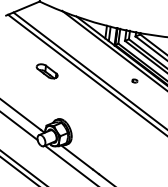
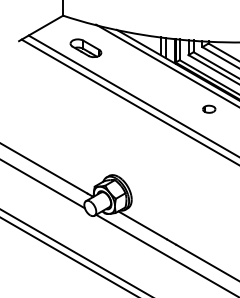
part: (46, 70) -> (85, 47), moved
part: (135, 80) -> (209, 108), size x1.67

